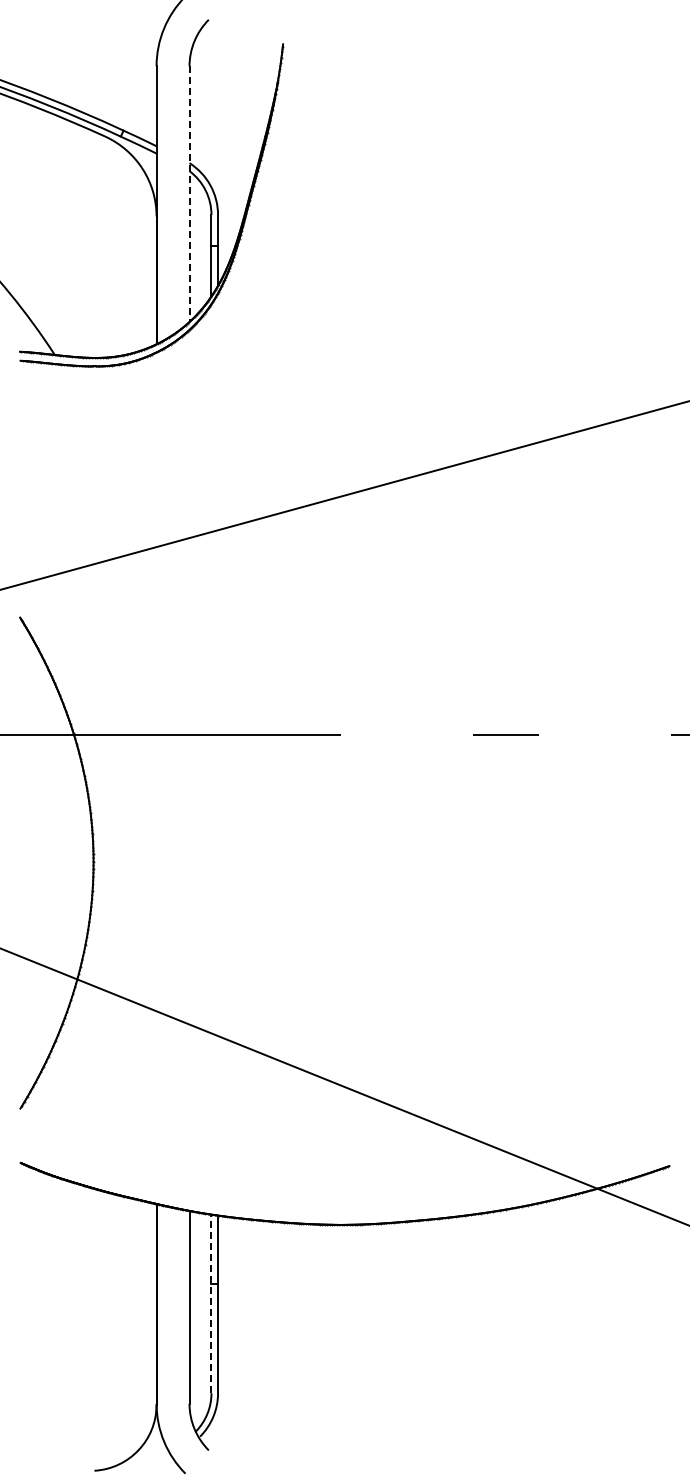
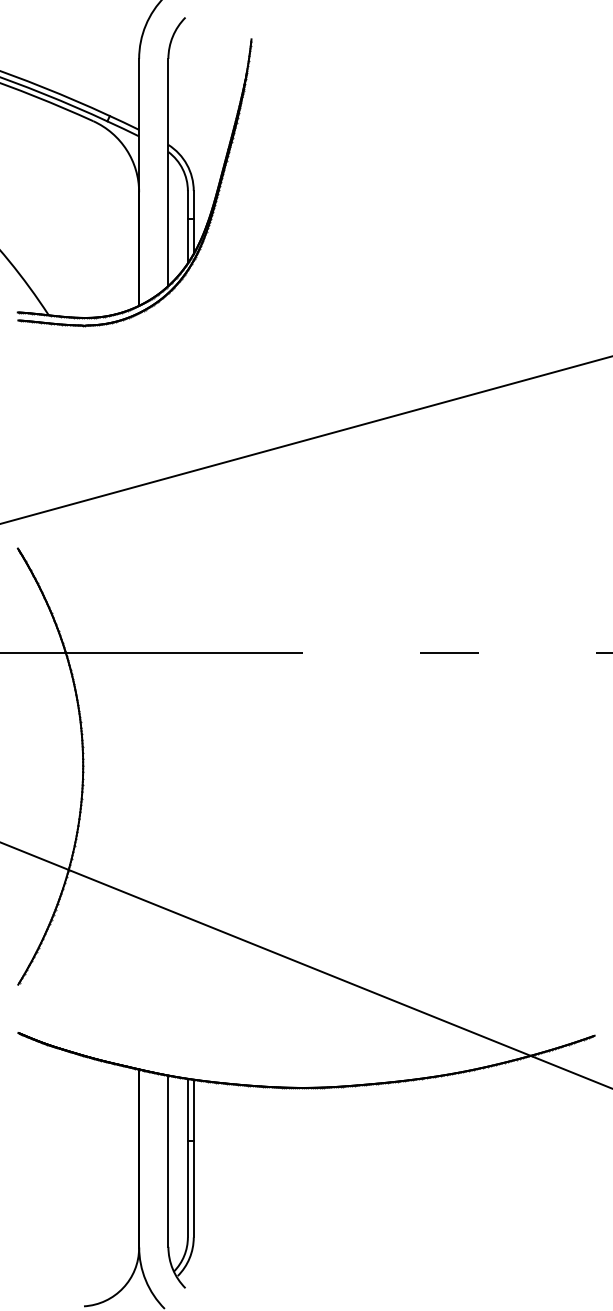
line: (189, 194) -> (168, 172), dashed -> solid
line: (211, 1303) -> (187, 1157), dashed -> solid

